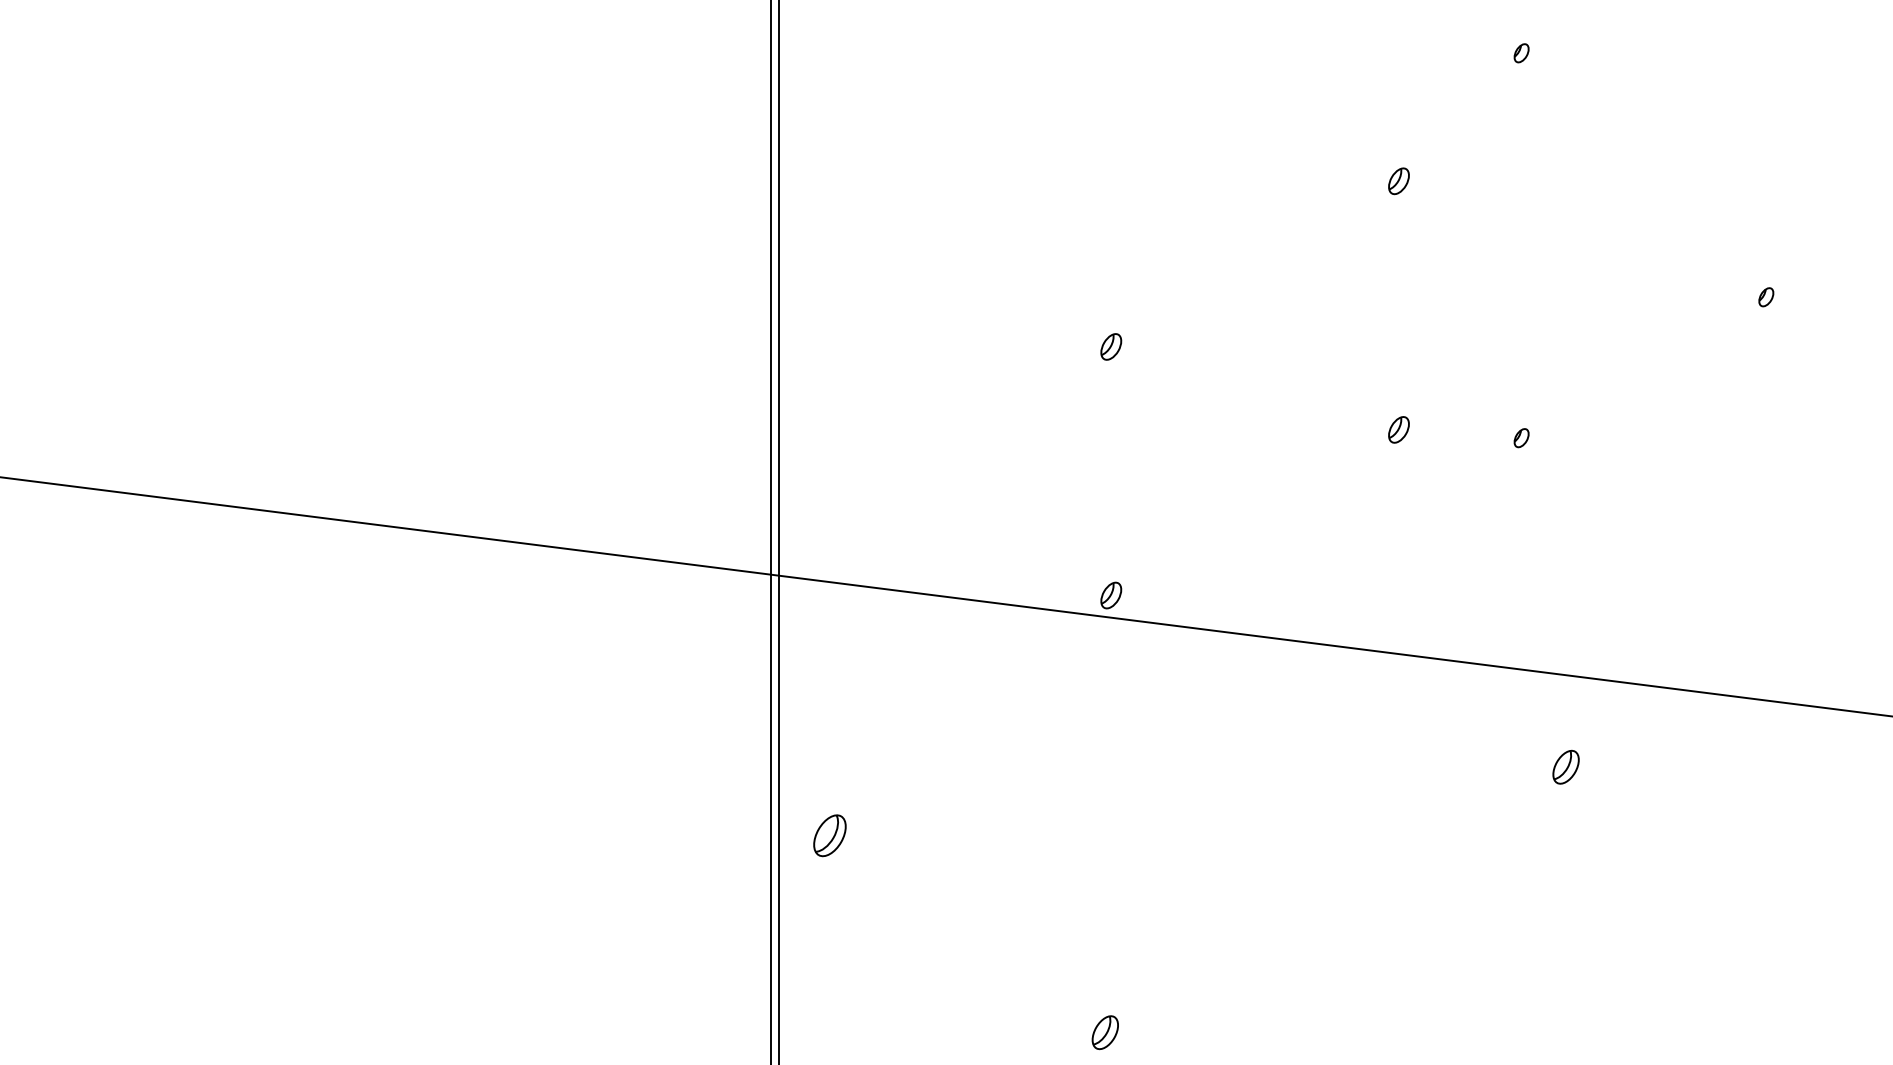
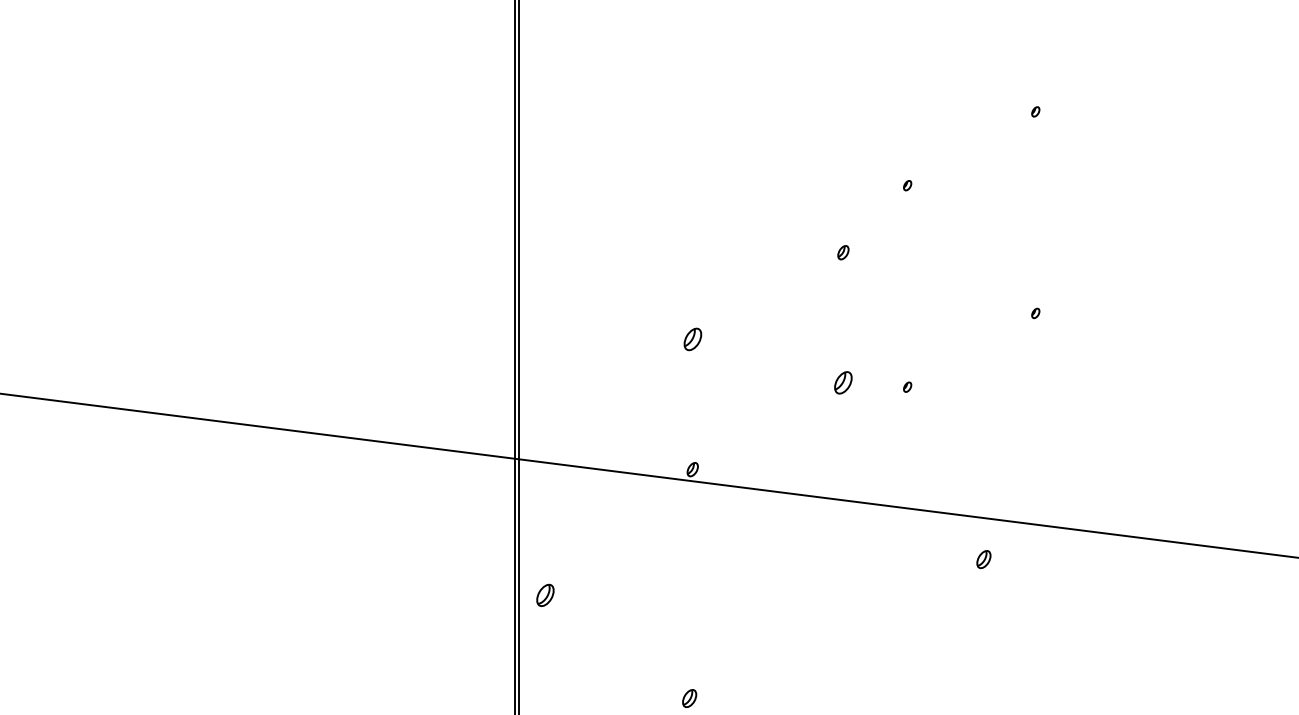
part: (1110, 347) -> (692, 339), size x1.6
part: (1399, 429) -> (843, 382), size x1.6
part: (1565, 767) -> (983, 559), moved

